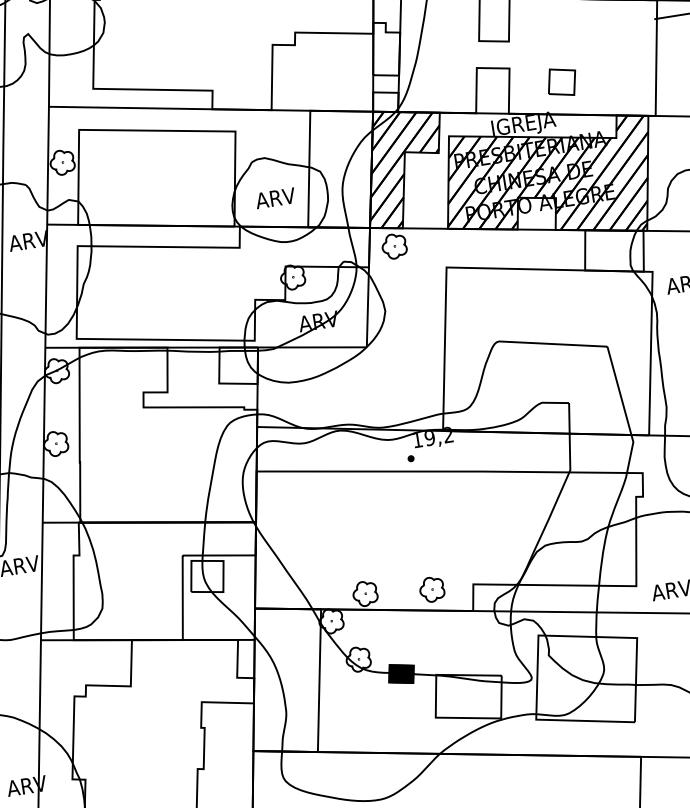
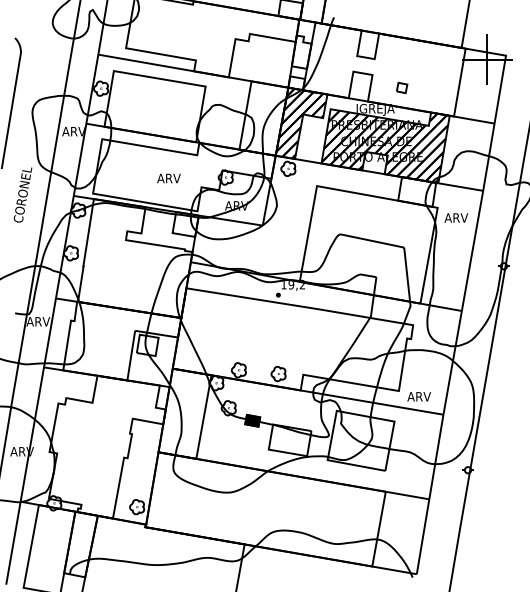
part: (560, 81) -> (401, 87), size x0.6
text: (274, 198) -> (168, 178), moved

